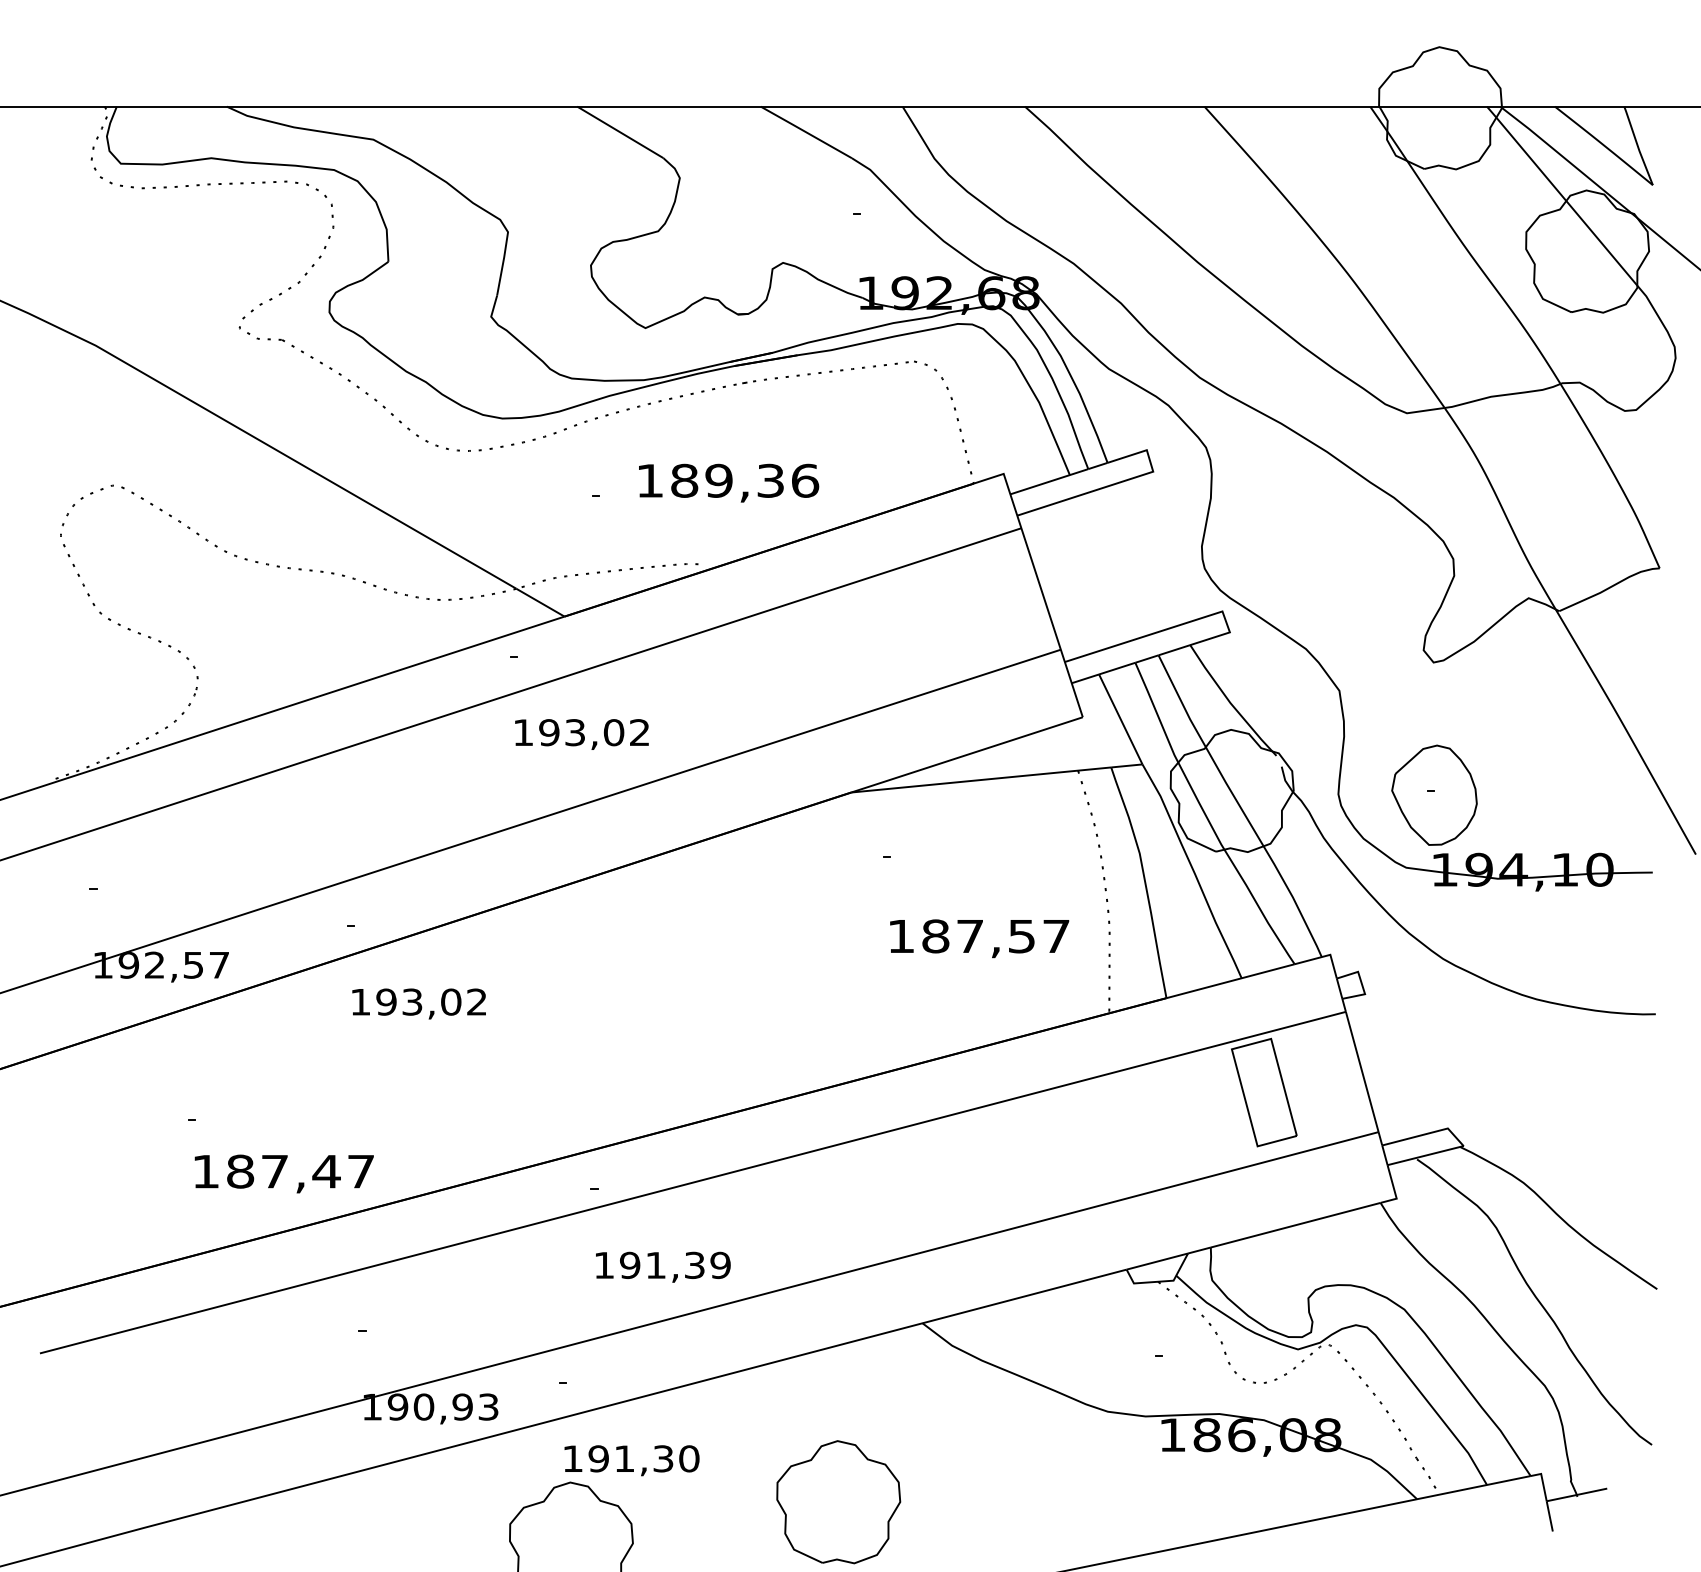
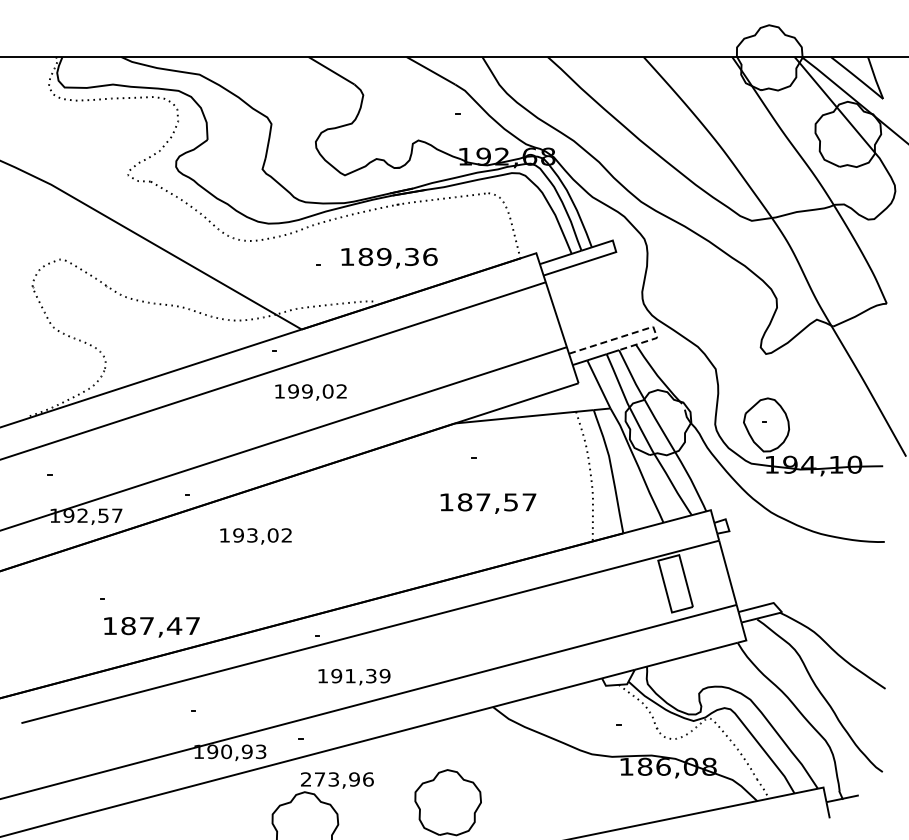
line: (1193, 620) -> (637, 331), solid -> dashed
text: (575, 732) -> (307, 391), 193,02 -> 199,02
text: (979, 938) -> (488, 503), moved
text: (418, 1004) -> (255, 536), moved
text: (631, 1458) -> (337, 779), 191,30 -> 273,96

